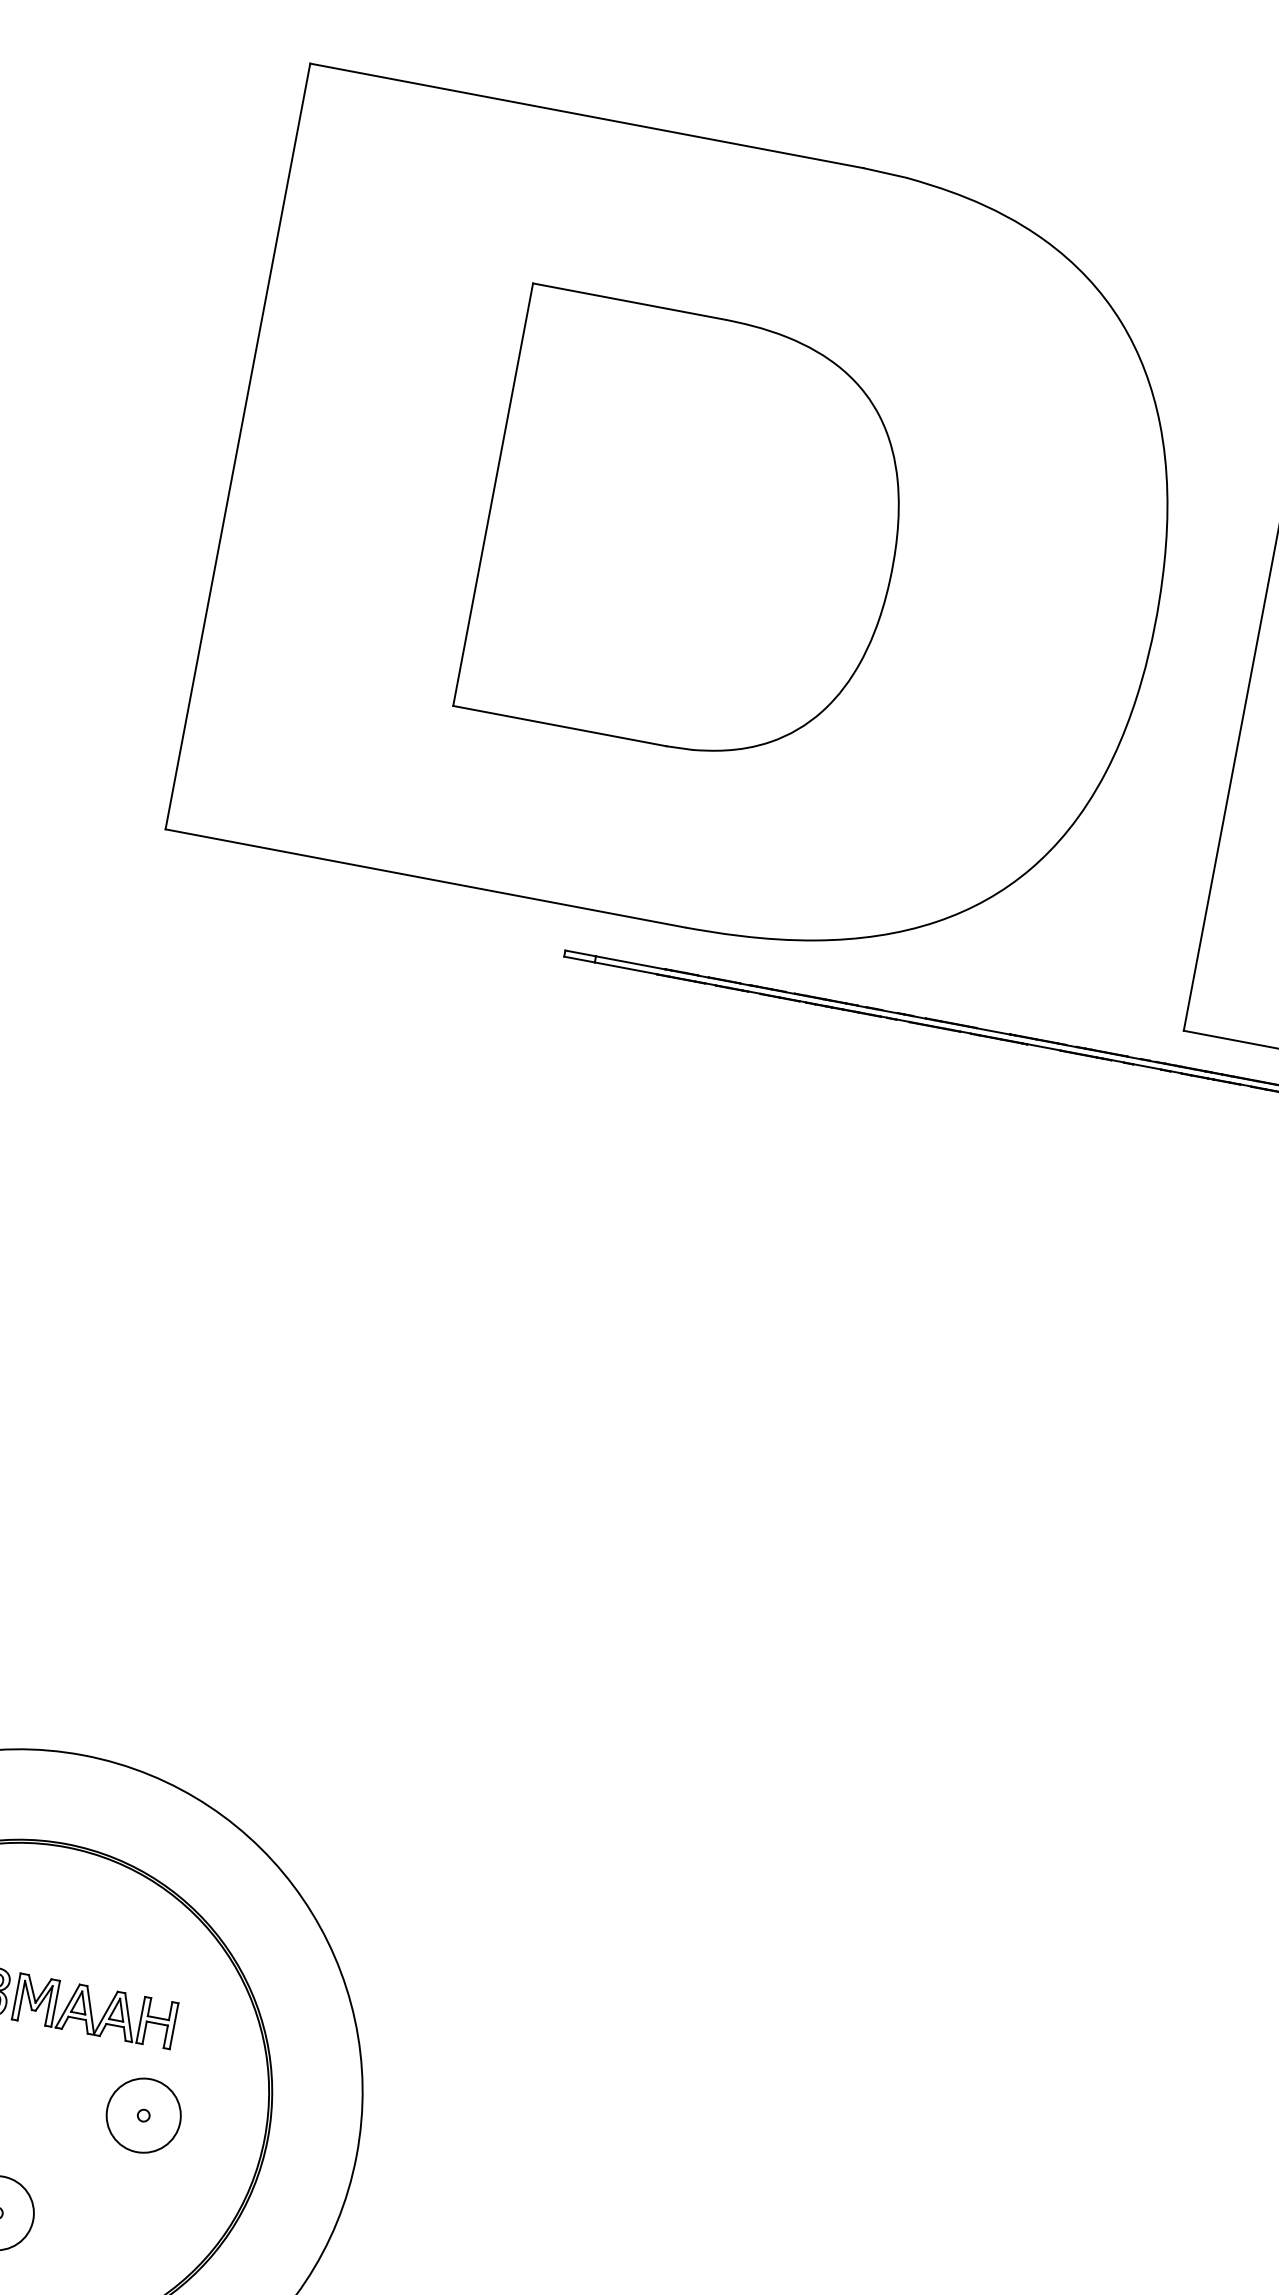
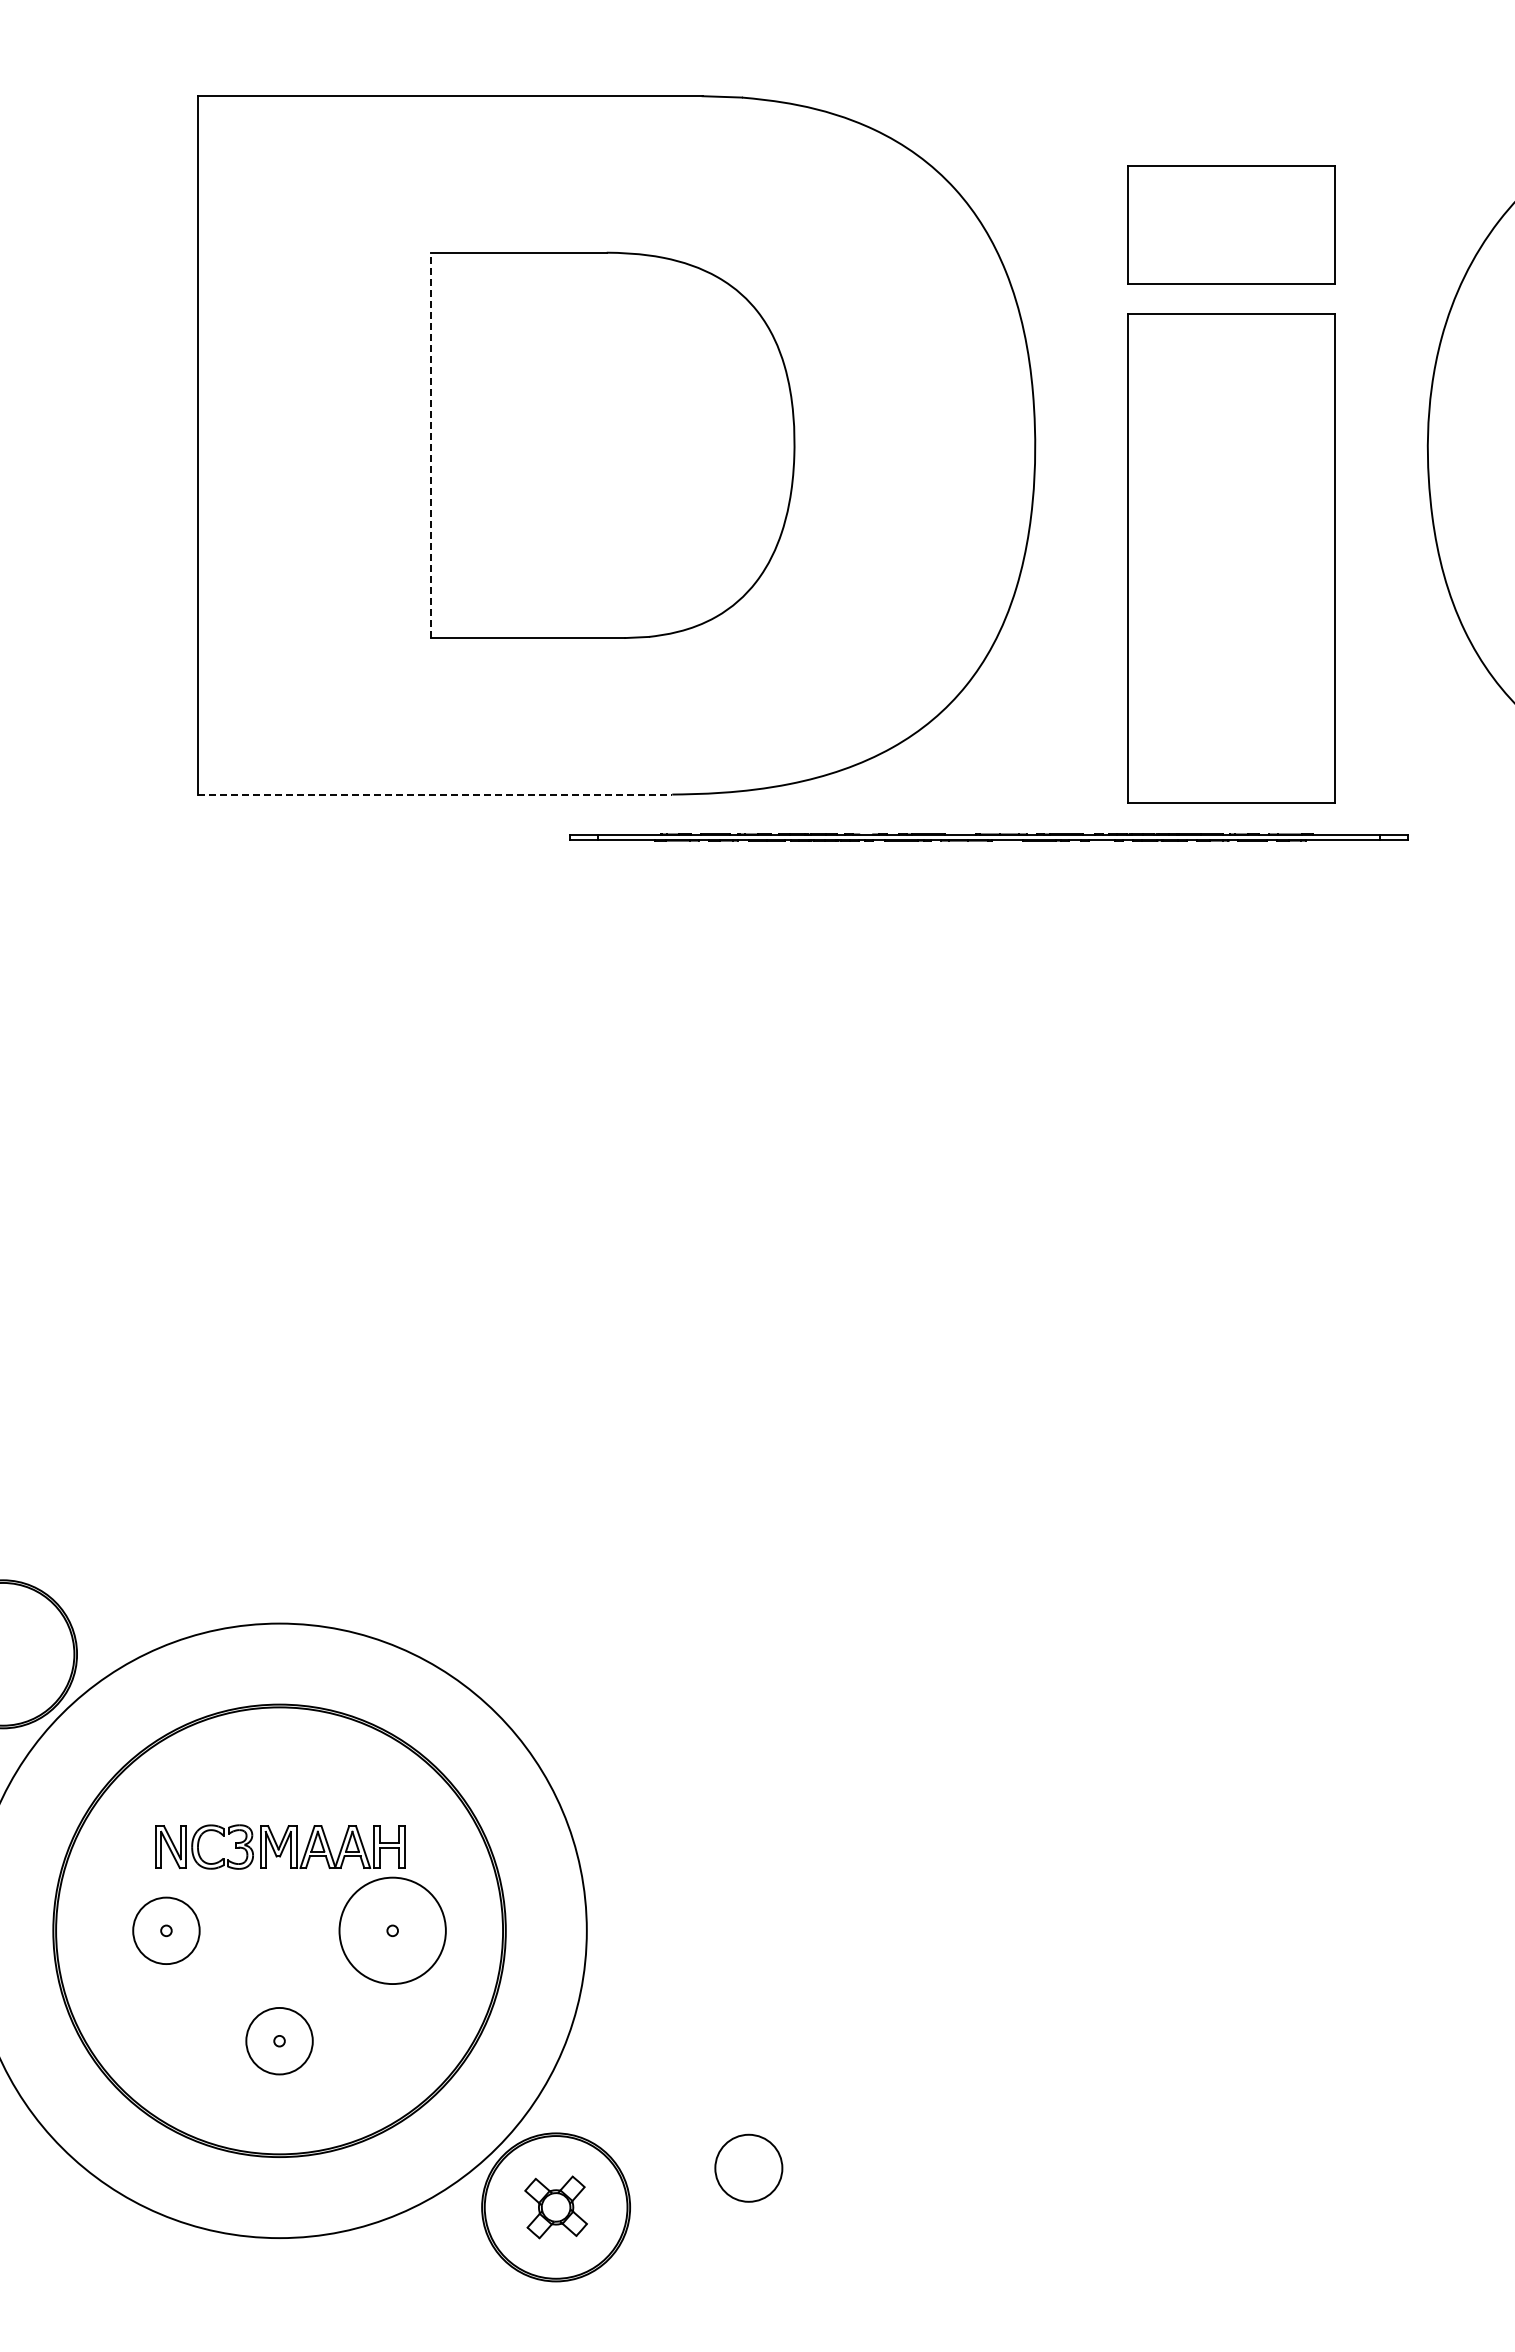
line: (492, 494) -> (430, 445), solid -> dashed
line: (426, 878) -> (435, 794), solid -> dashed
circle: (143, 2115) -> (392, 1930), size x1.6

